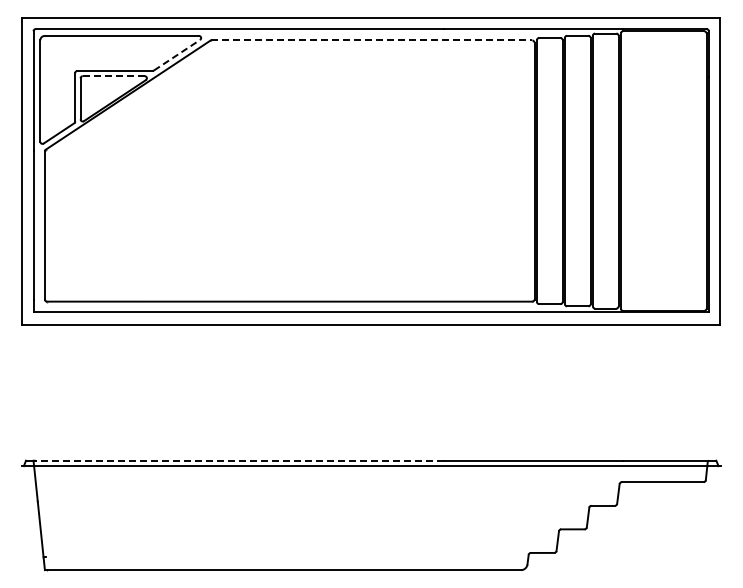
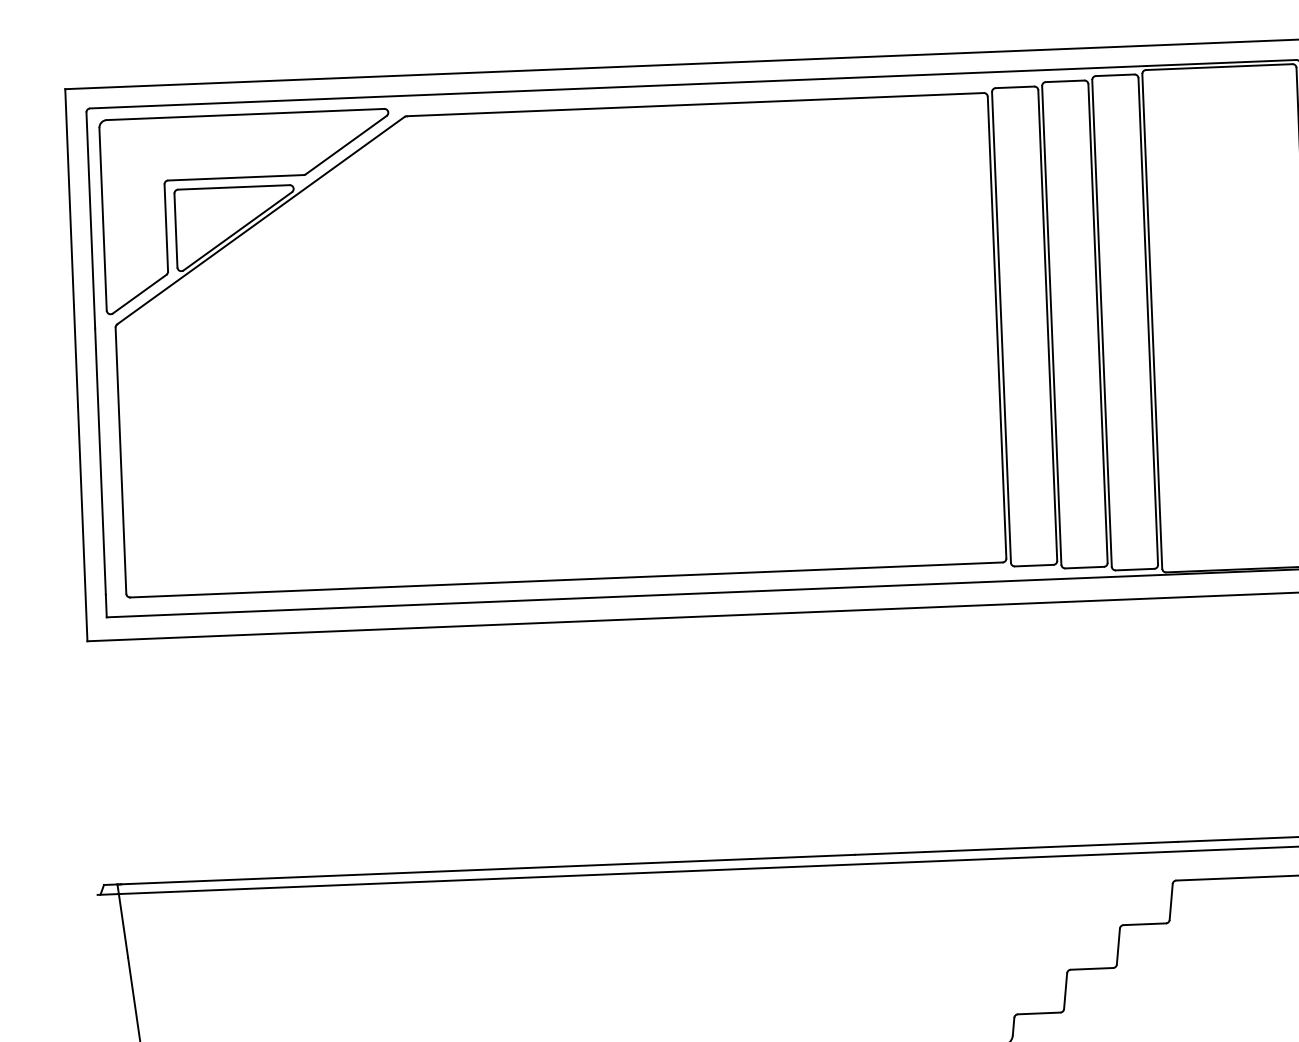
line: (371, 40) -> (694, 104), dashed -> solid
line: (177, 55) -> (346, 145), dashed -> solid
line: (114, 76) -> (235, 187), dashed -> solid
line: (239, 460) -> (487, 869), dashed -> solid

